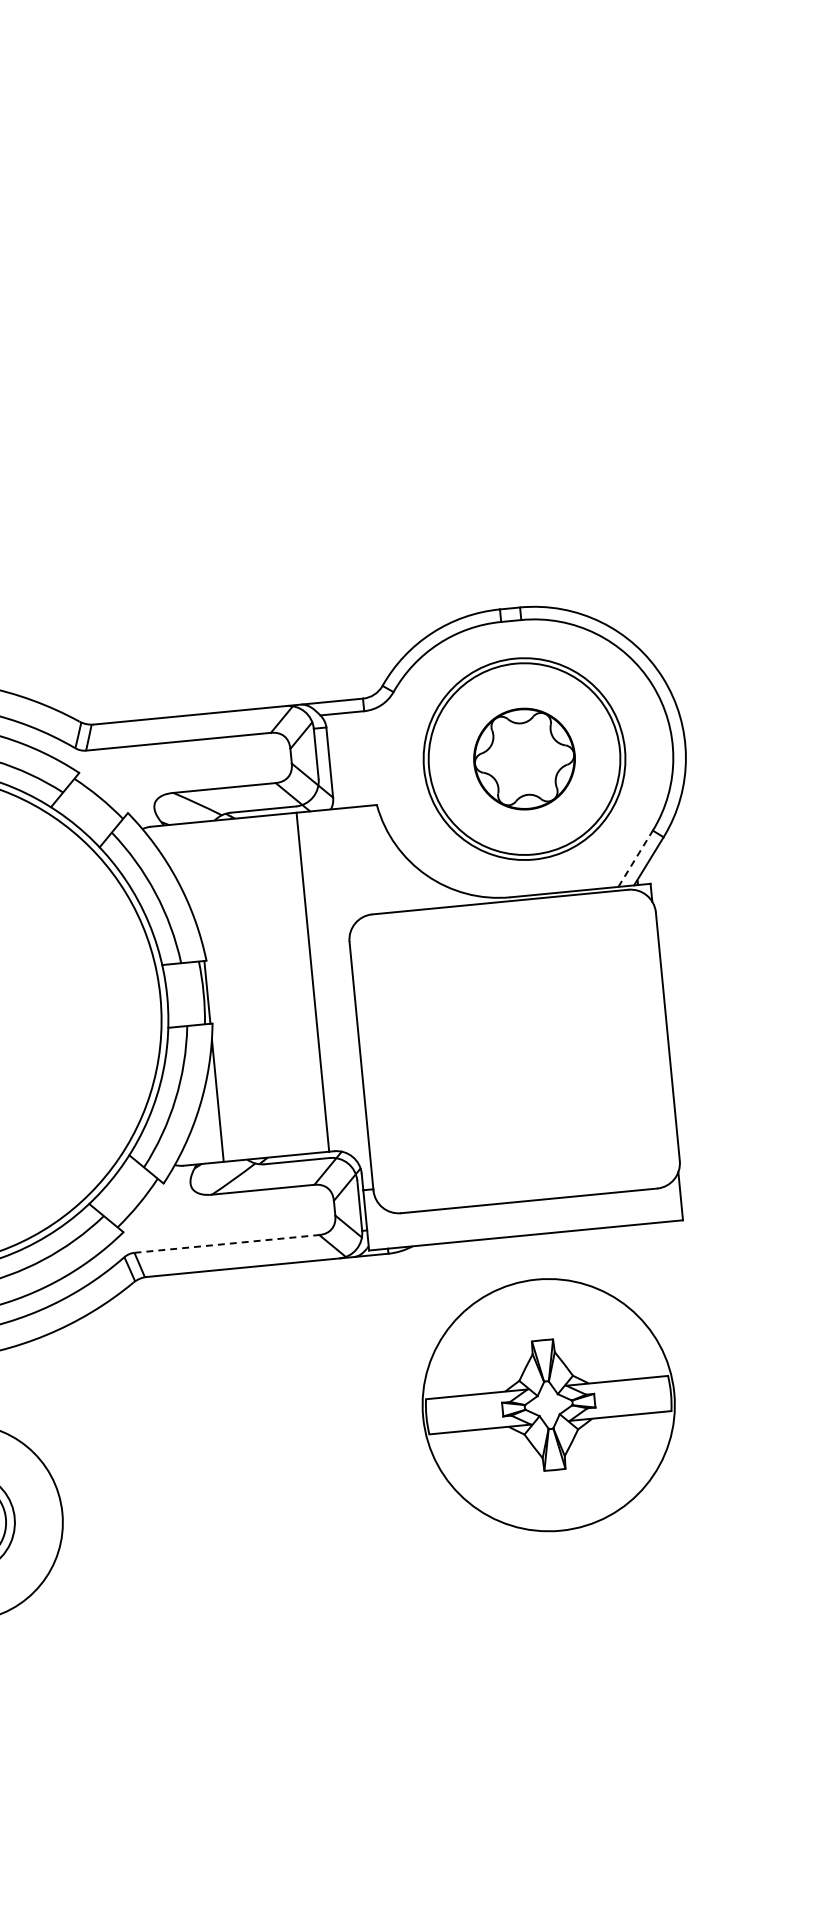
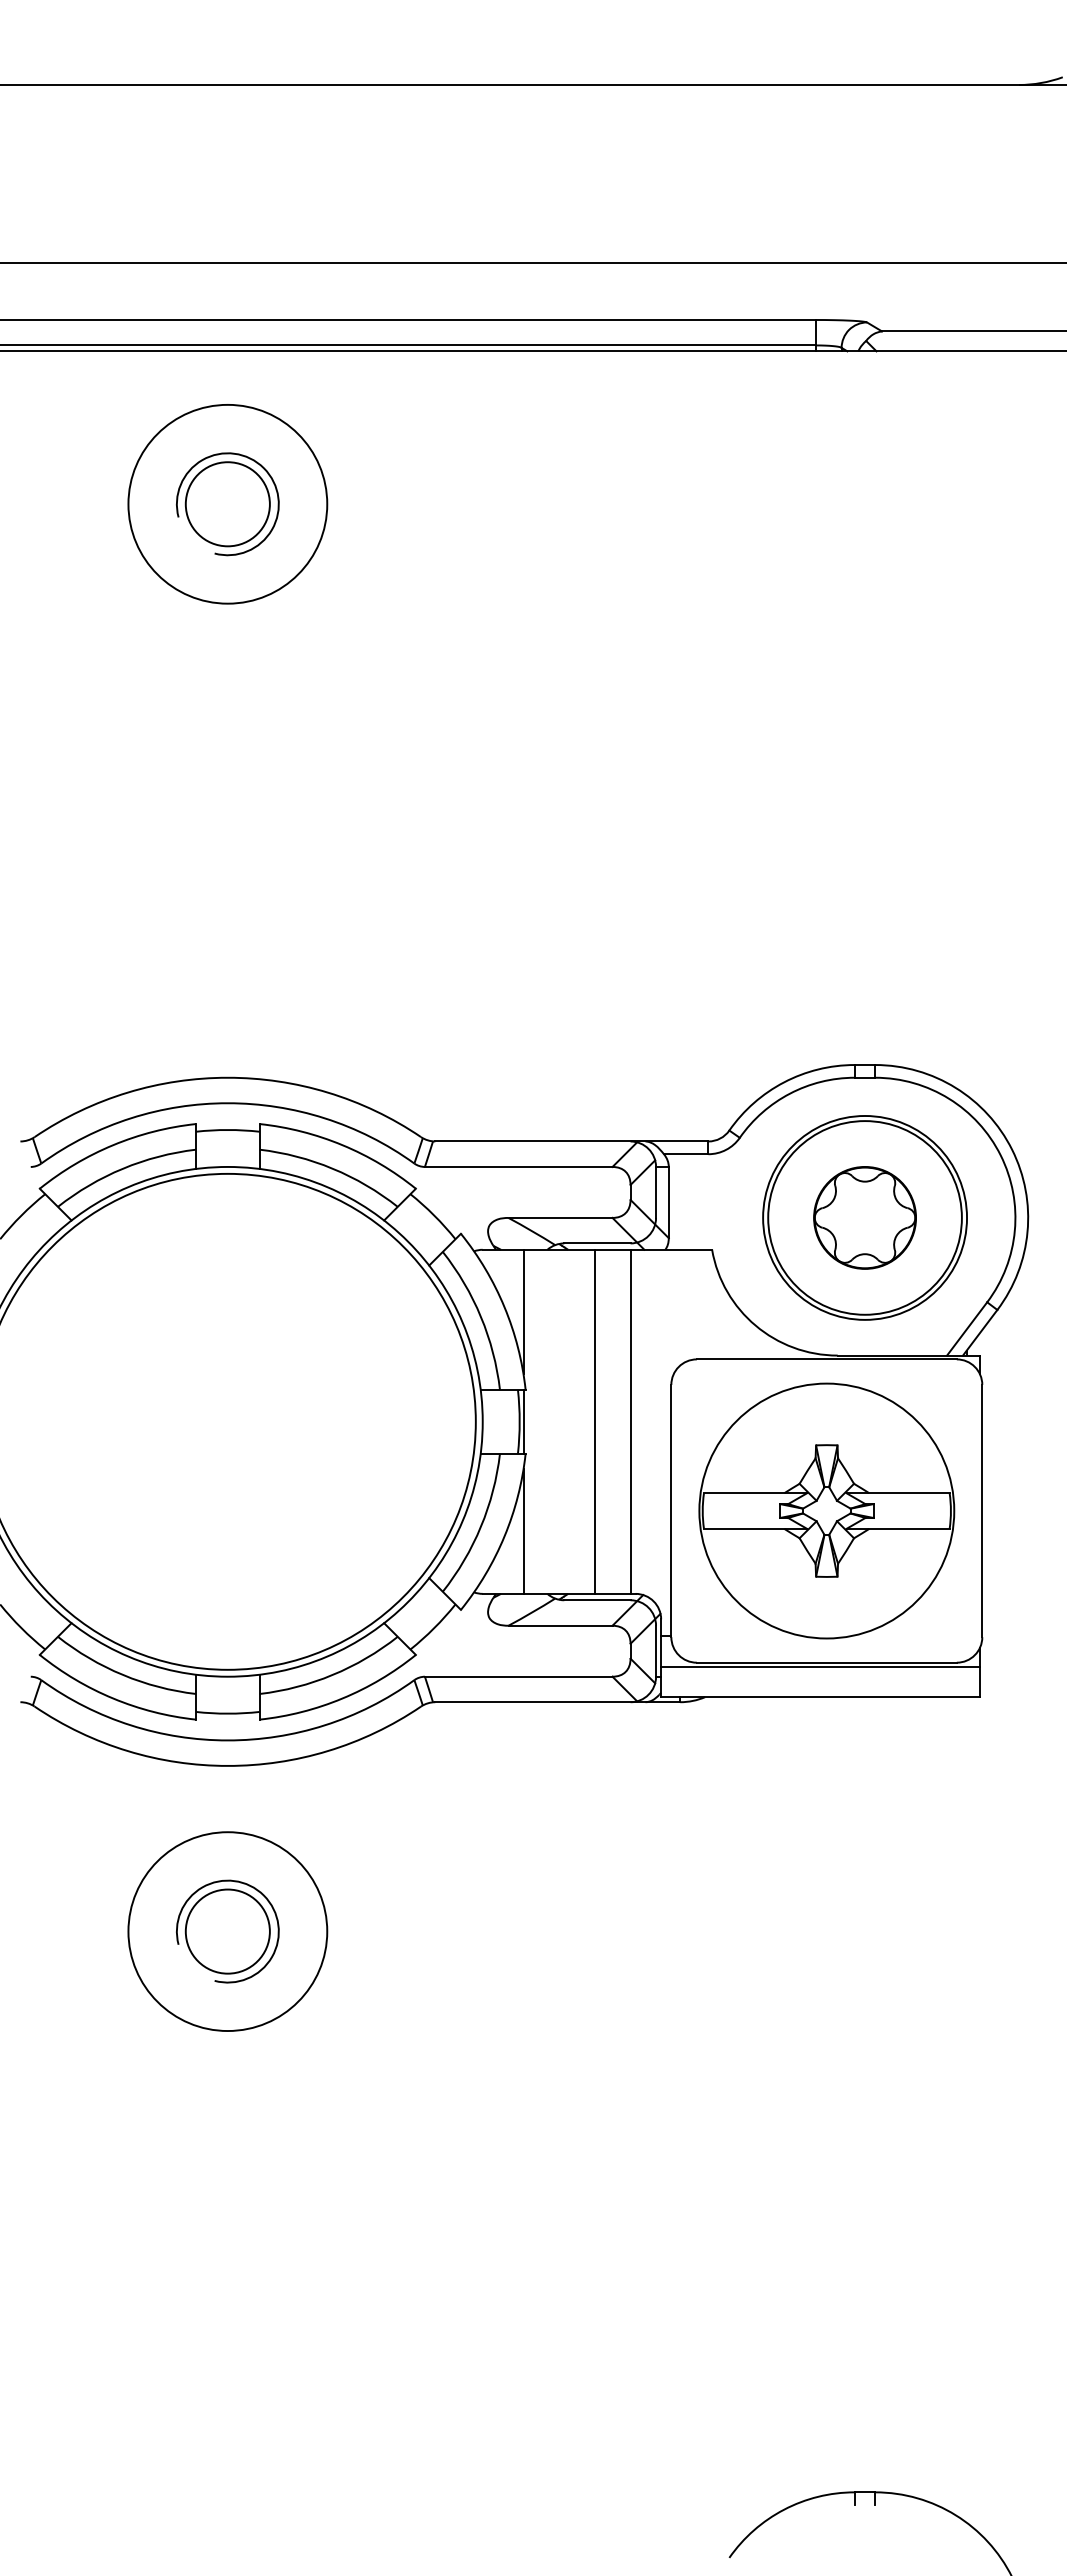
line: (635, 858) -> (967, 1328), dashed -> solid
line: (196, 883) -> (523, 1311), added
line: (277, 985) -> (594, 1421), added
line: (523, 1205) -> (820, 1666), added
line: (226, 1243) -> (518, 1676), dashed -> solid
part: (548, 1404) -> (826, 1510), moved

